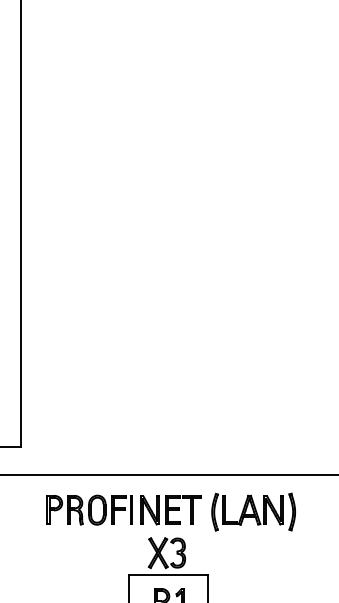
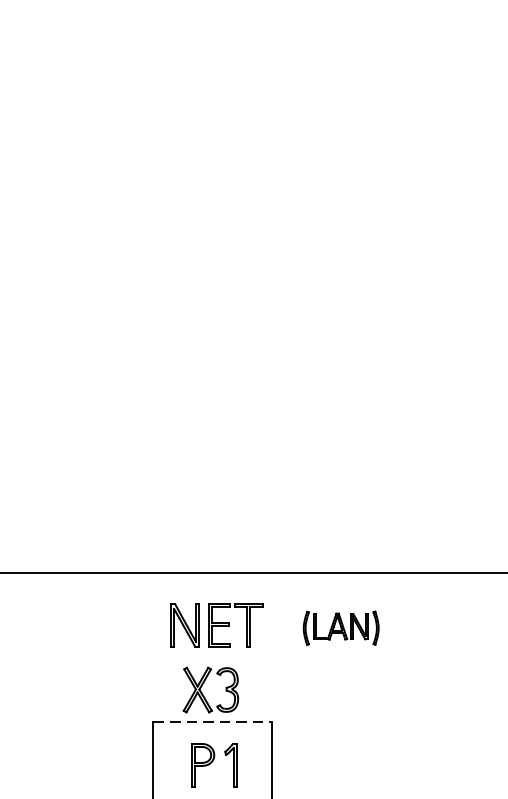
part: (89, 509) -> (94, 624), removed
part: (253, 511) -> (341, 627), size x0.6
line: (168, 574) -> (213, 722), solid -> dashed

